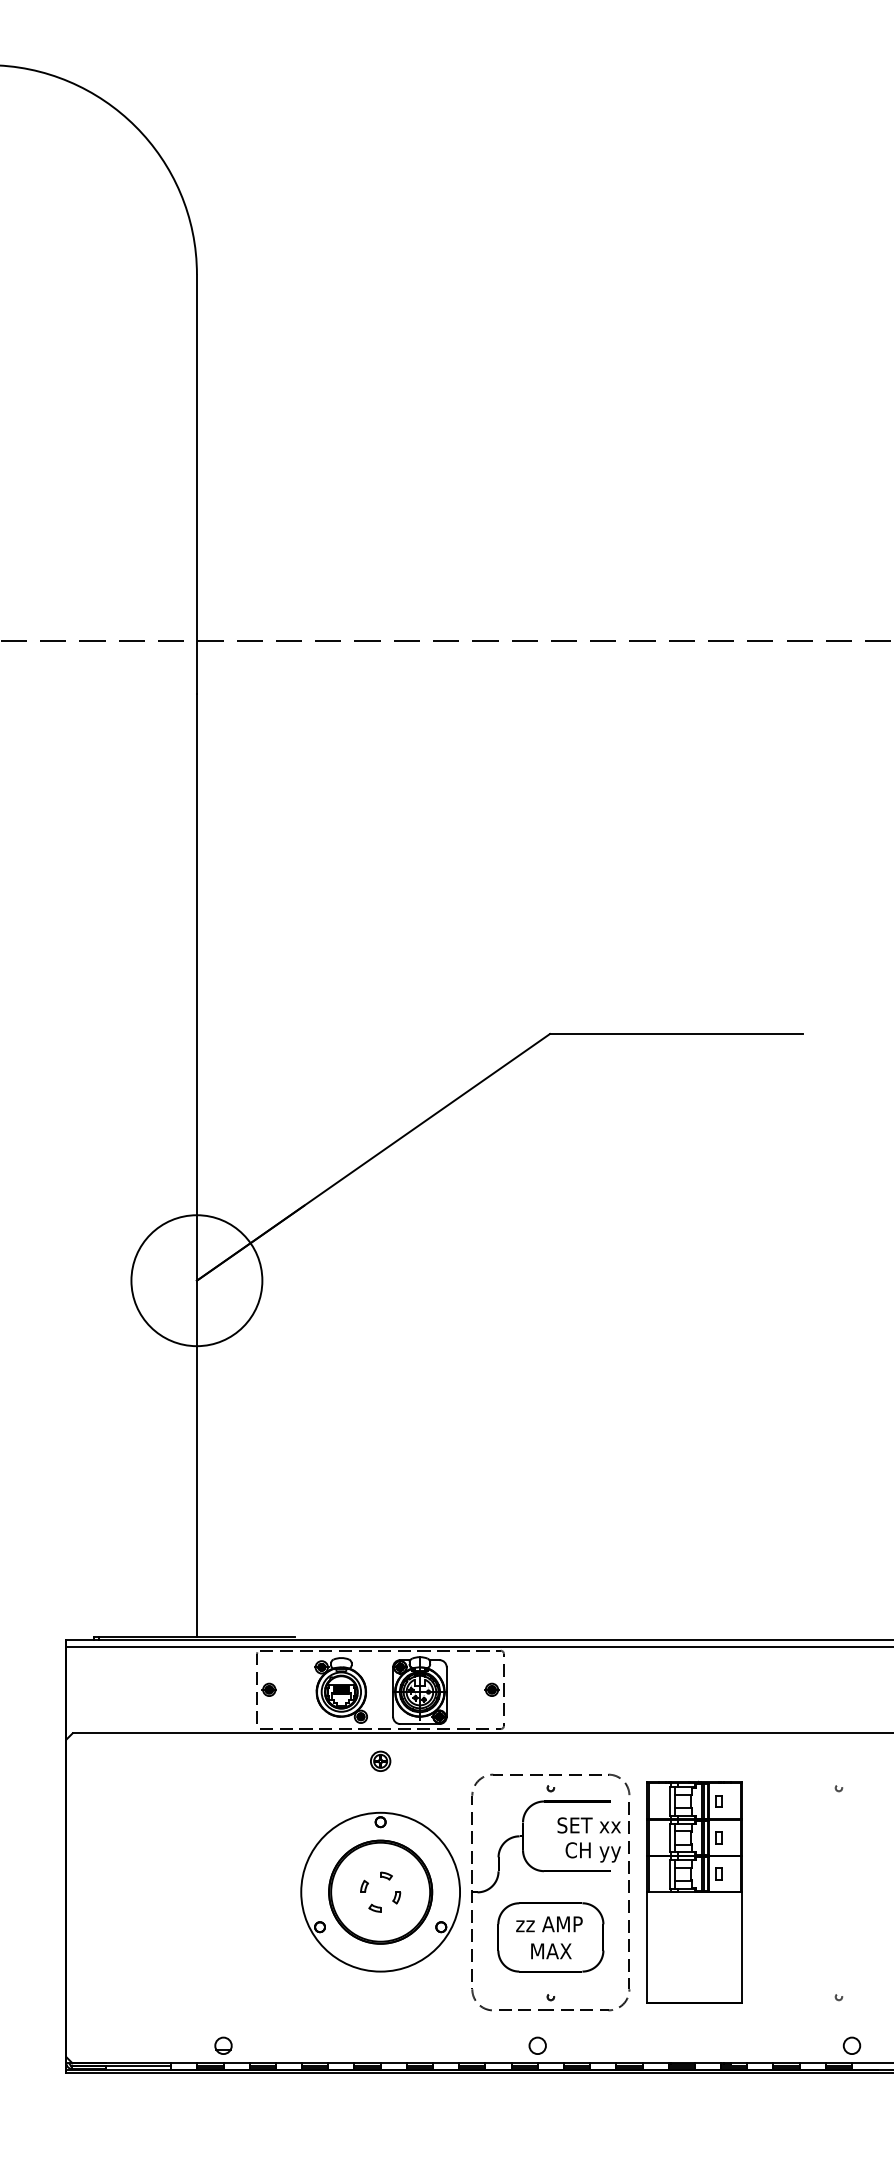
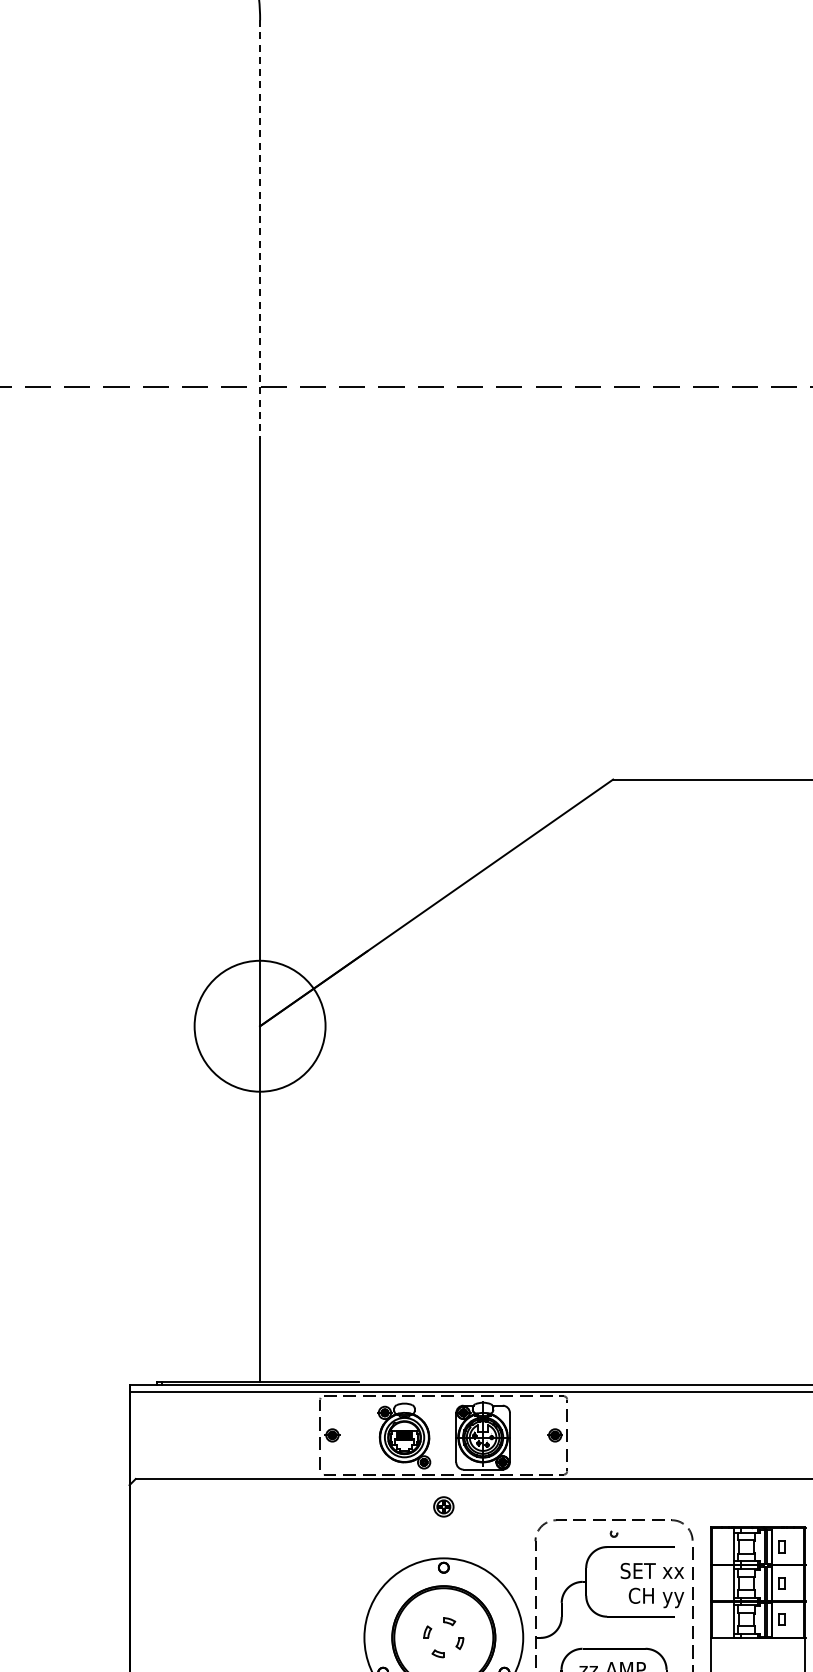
line: (196, 484) -> (259, 230), solid -> dashed

